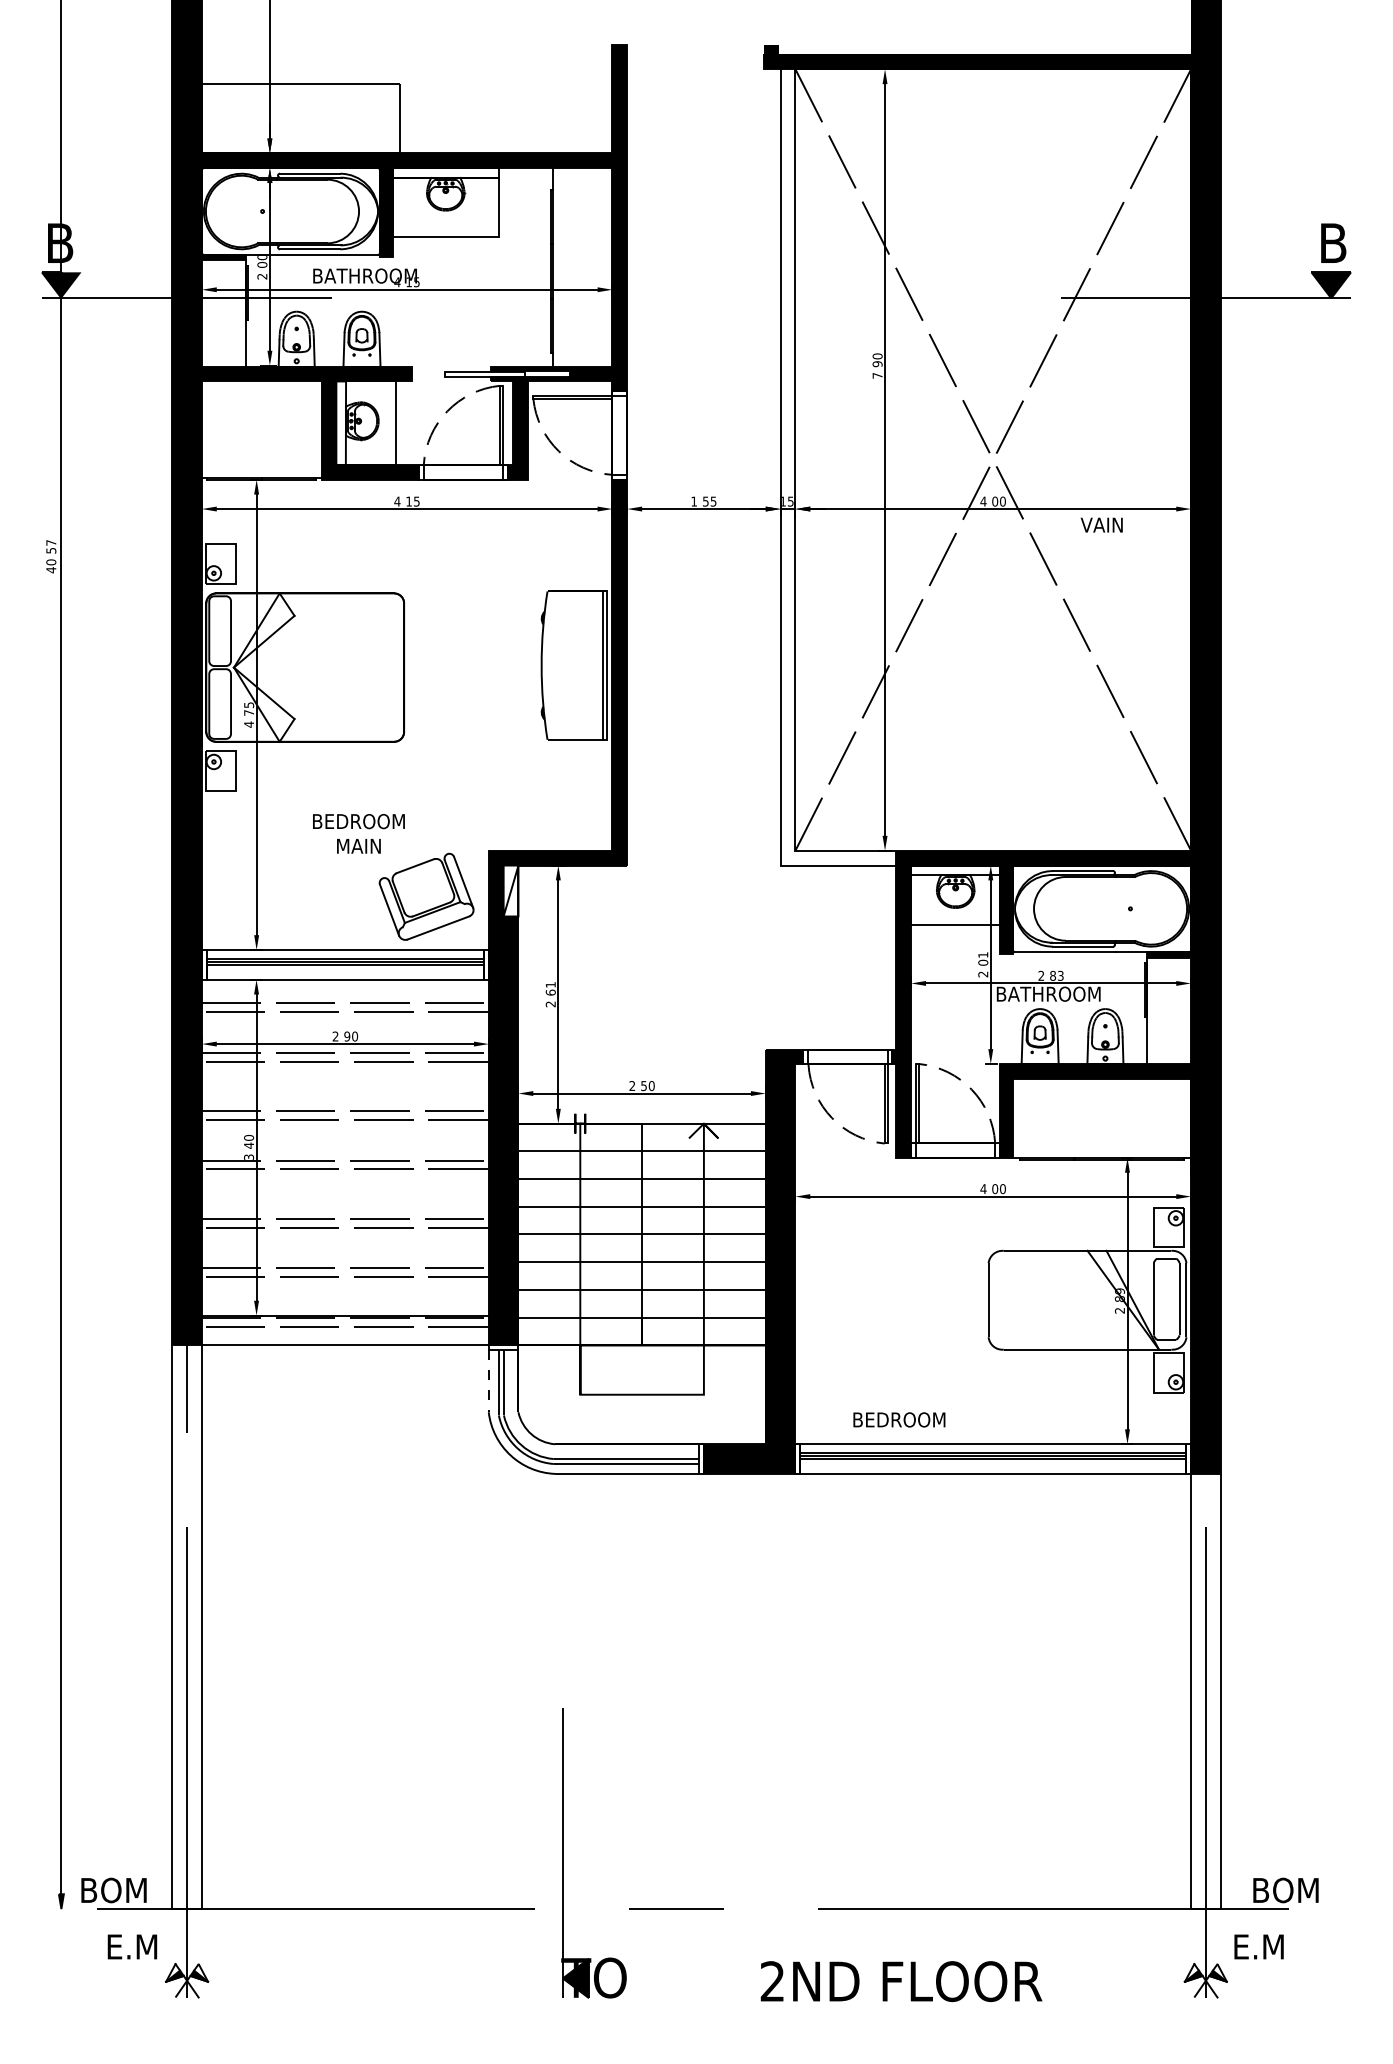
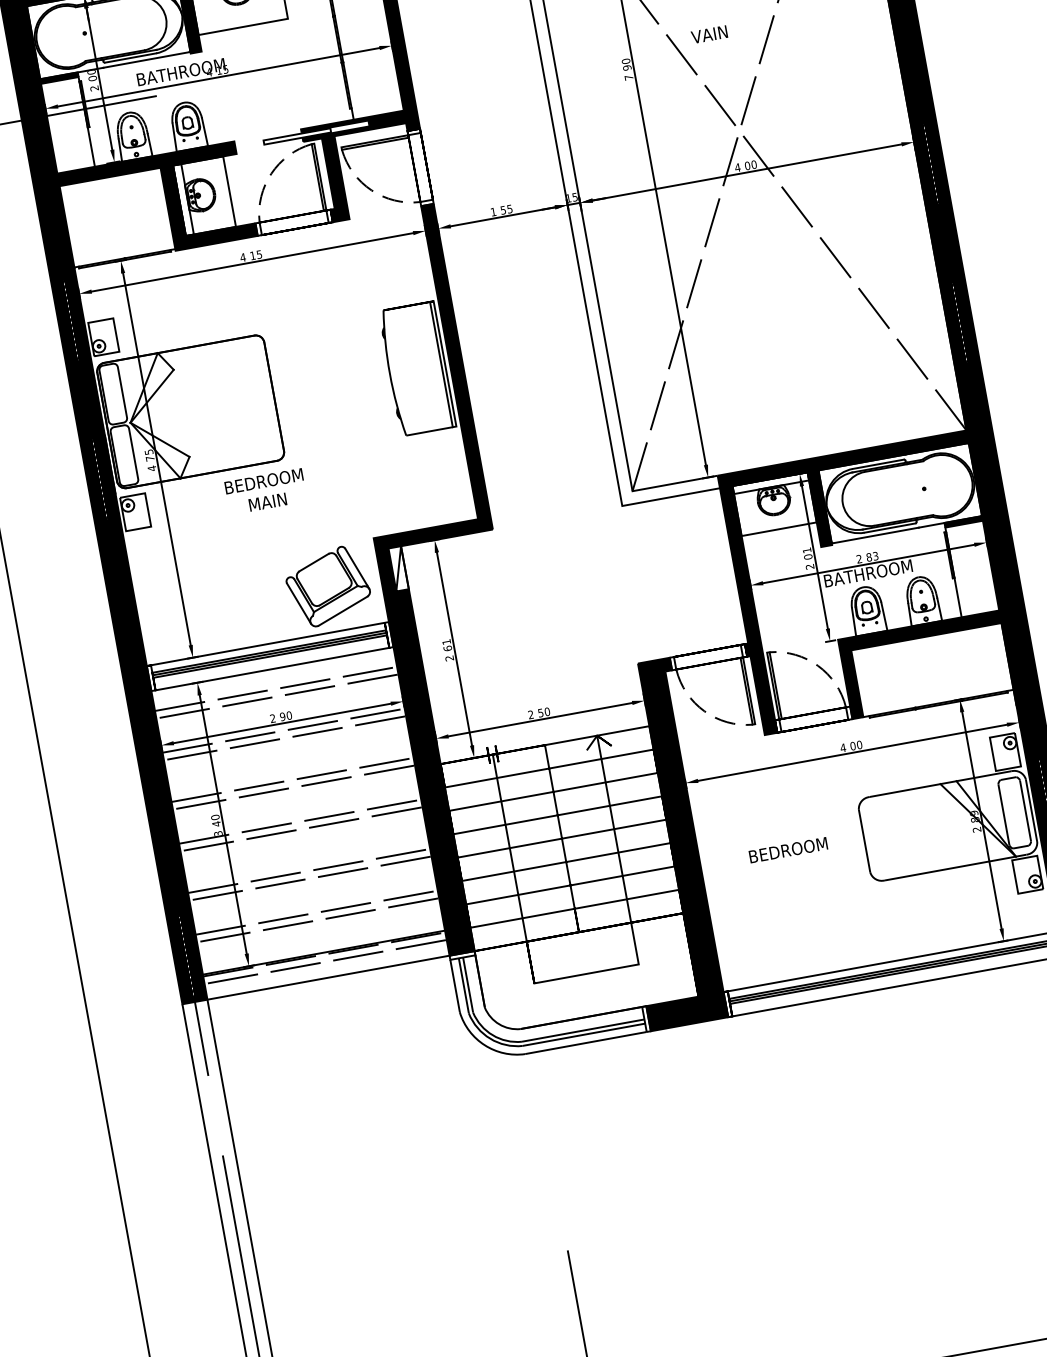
text: (1101, 524) -> (709, 34), moved
text: (358, 833) -> (265, 491), moved
line: (488, 1381) -> (454, 986), dashed -> solid
text: (899, 1419) -> (788, 849), moved

